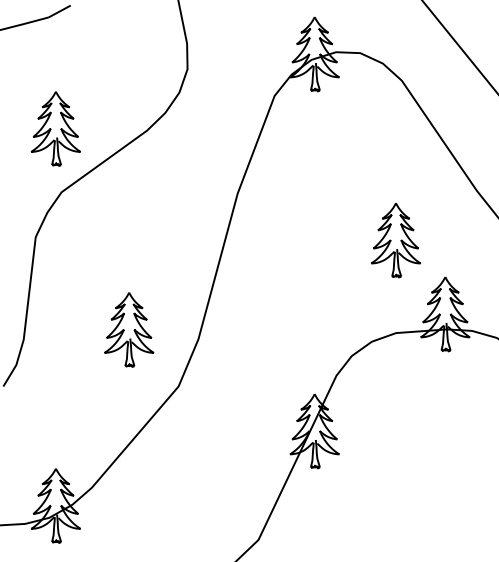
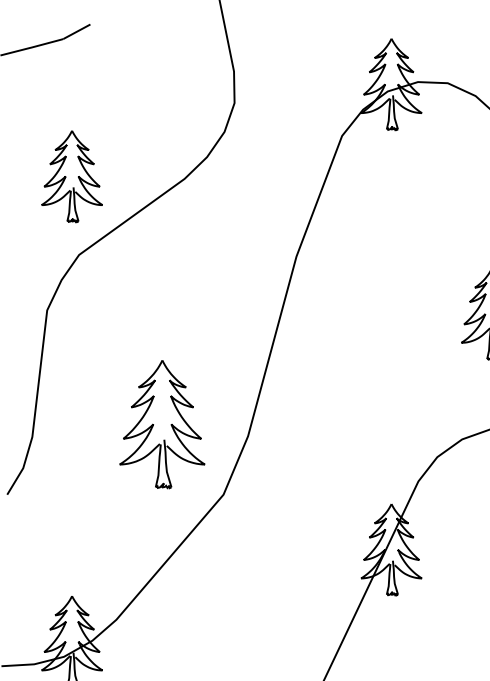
part: (129, 329) -> (162, 424), size x1.4

